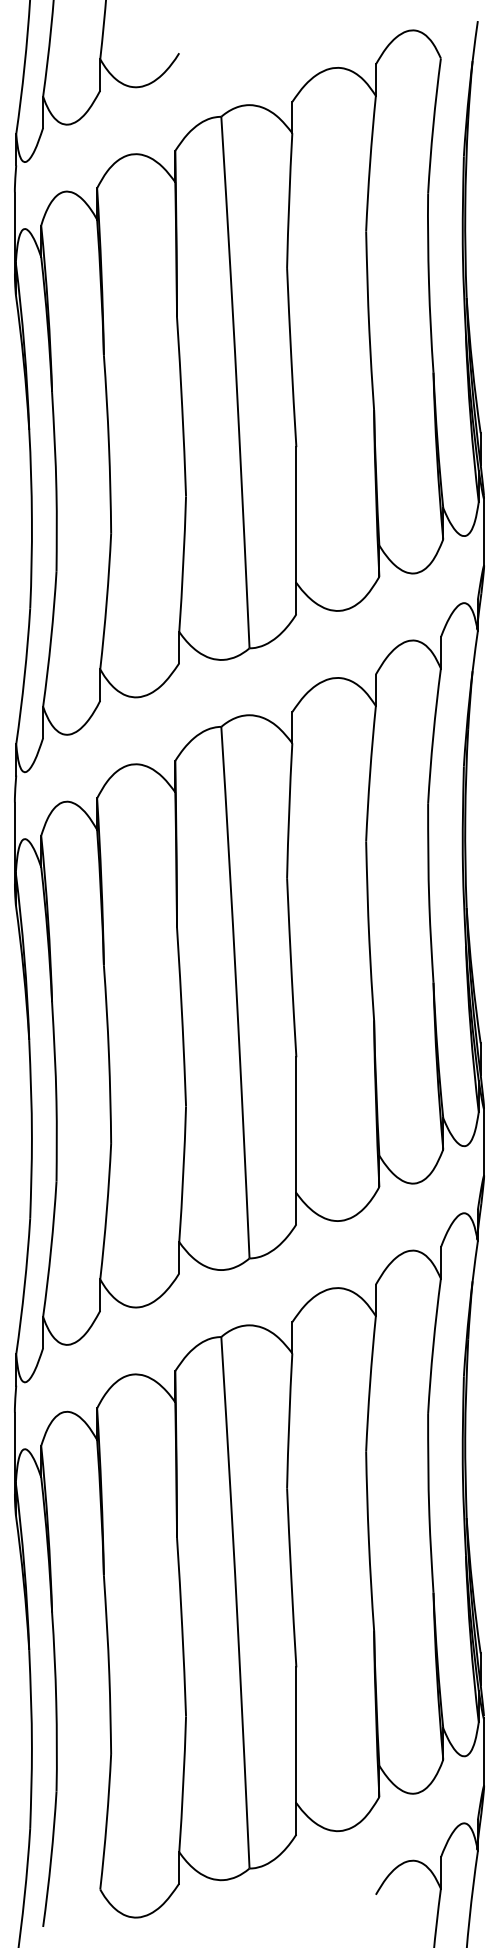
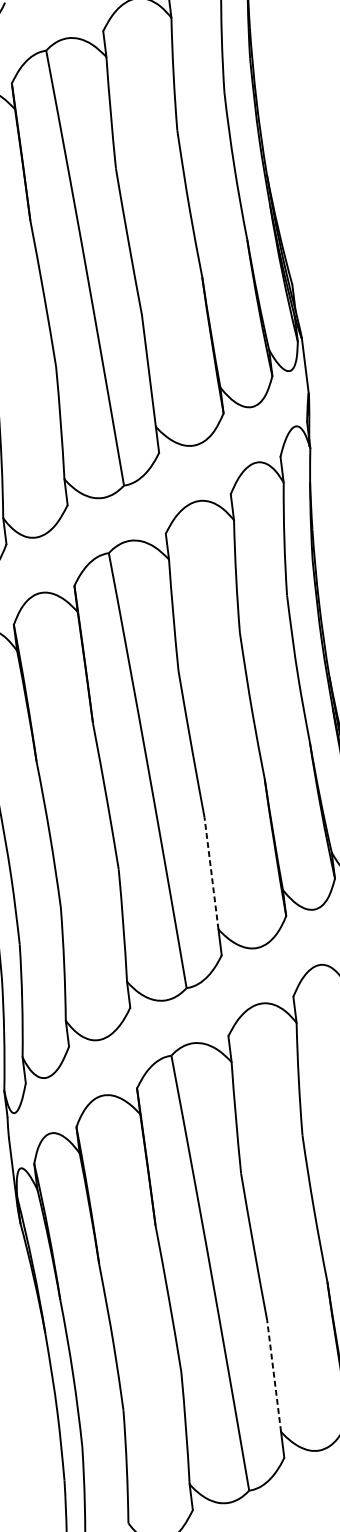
line: (296, 1125) -> (211, 873), solid -> dashed
line: (296, 1735) -> (274, 1376), solid -> dashed

